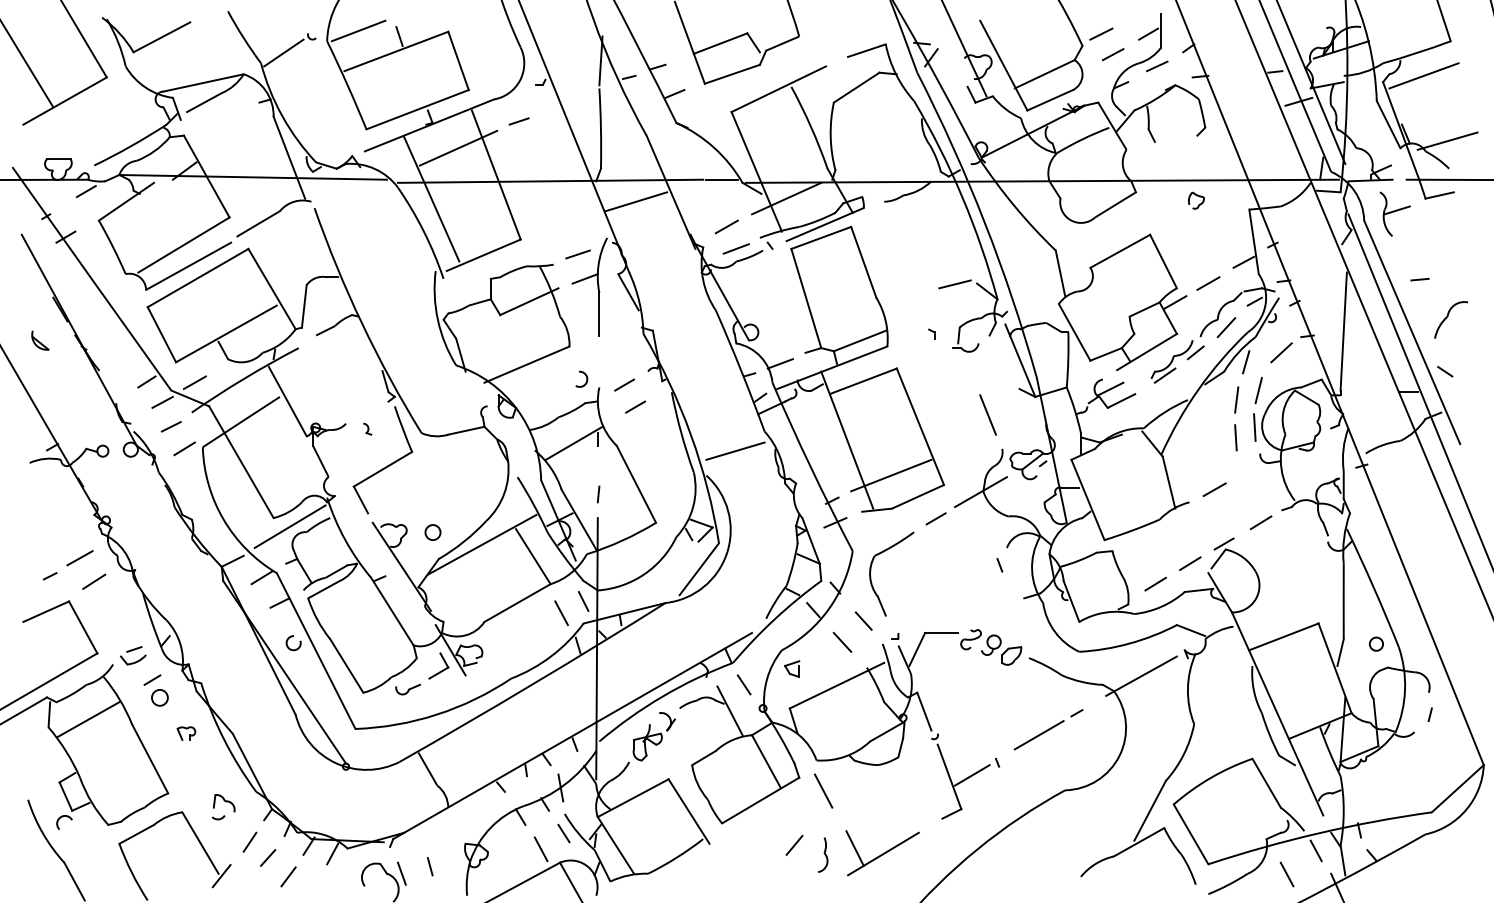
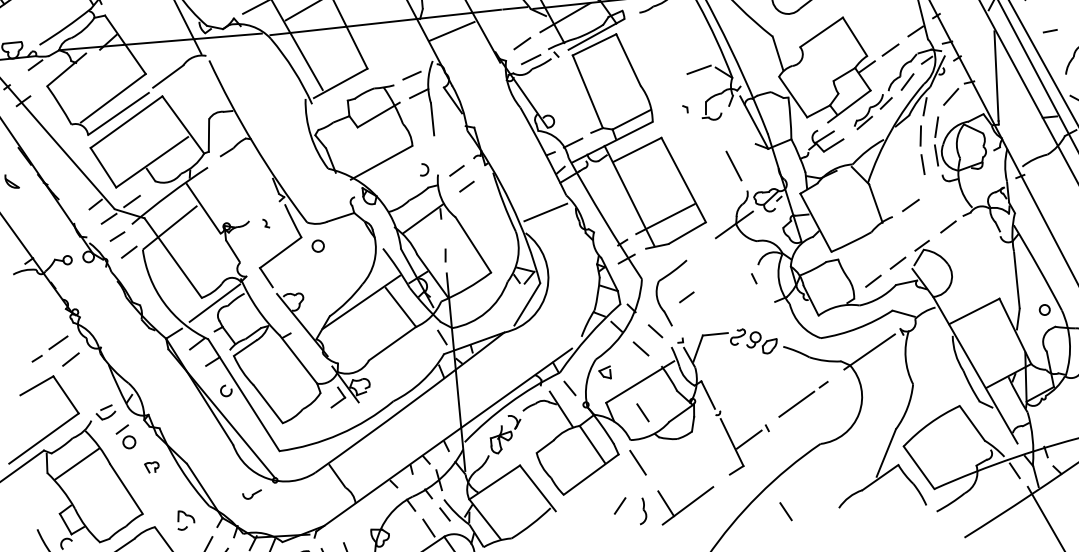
line: (935, 518) -> (686, 297), moved
circle: (432, 532) -> (317, 246), moved
line: (561, 613) -> (642, 412), moved
part: (407, 689) -> (251, 494), moved
line: (1286, 874) -> (785, 511), moved

